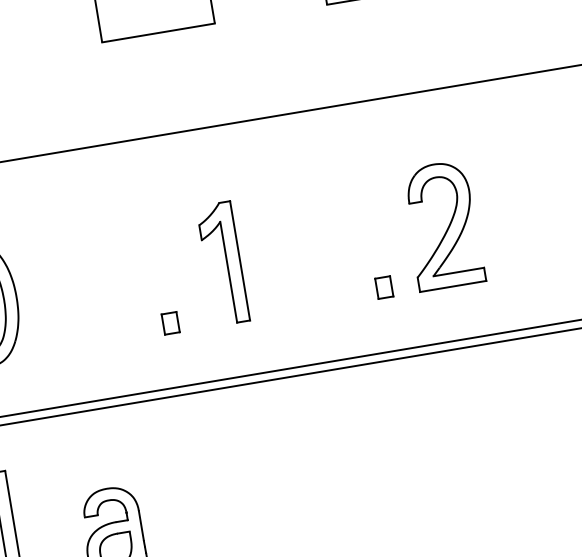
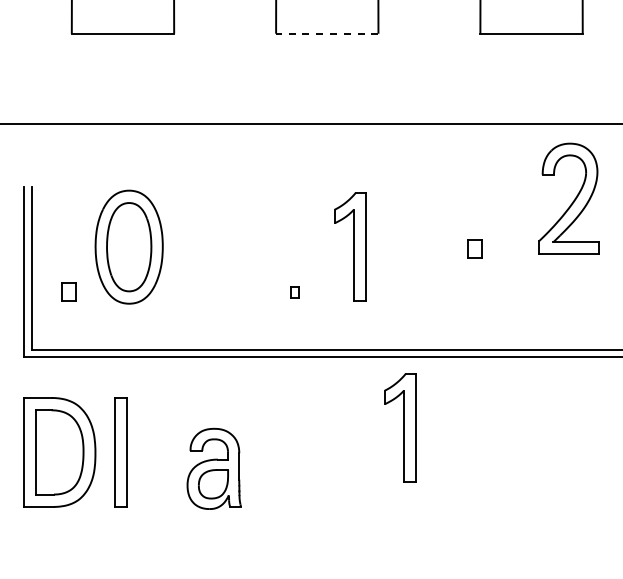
line: (157, 32) -> (326, 33), solid -> dashed
part: (442, 225) -> (568, 198), moved
part: (383, 287) -> (474, 248), moved
part: (169, 322) -> (294, 291), size x0.6
part: (311, 453) -> (400, 427), added

